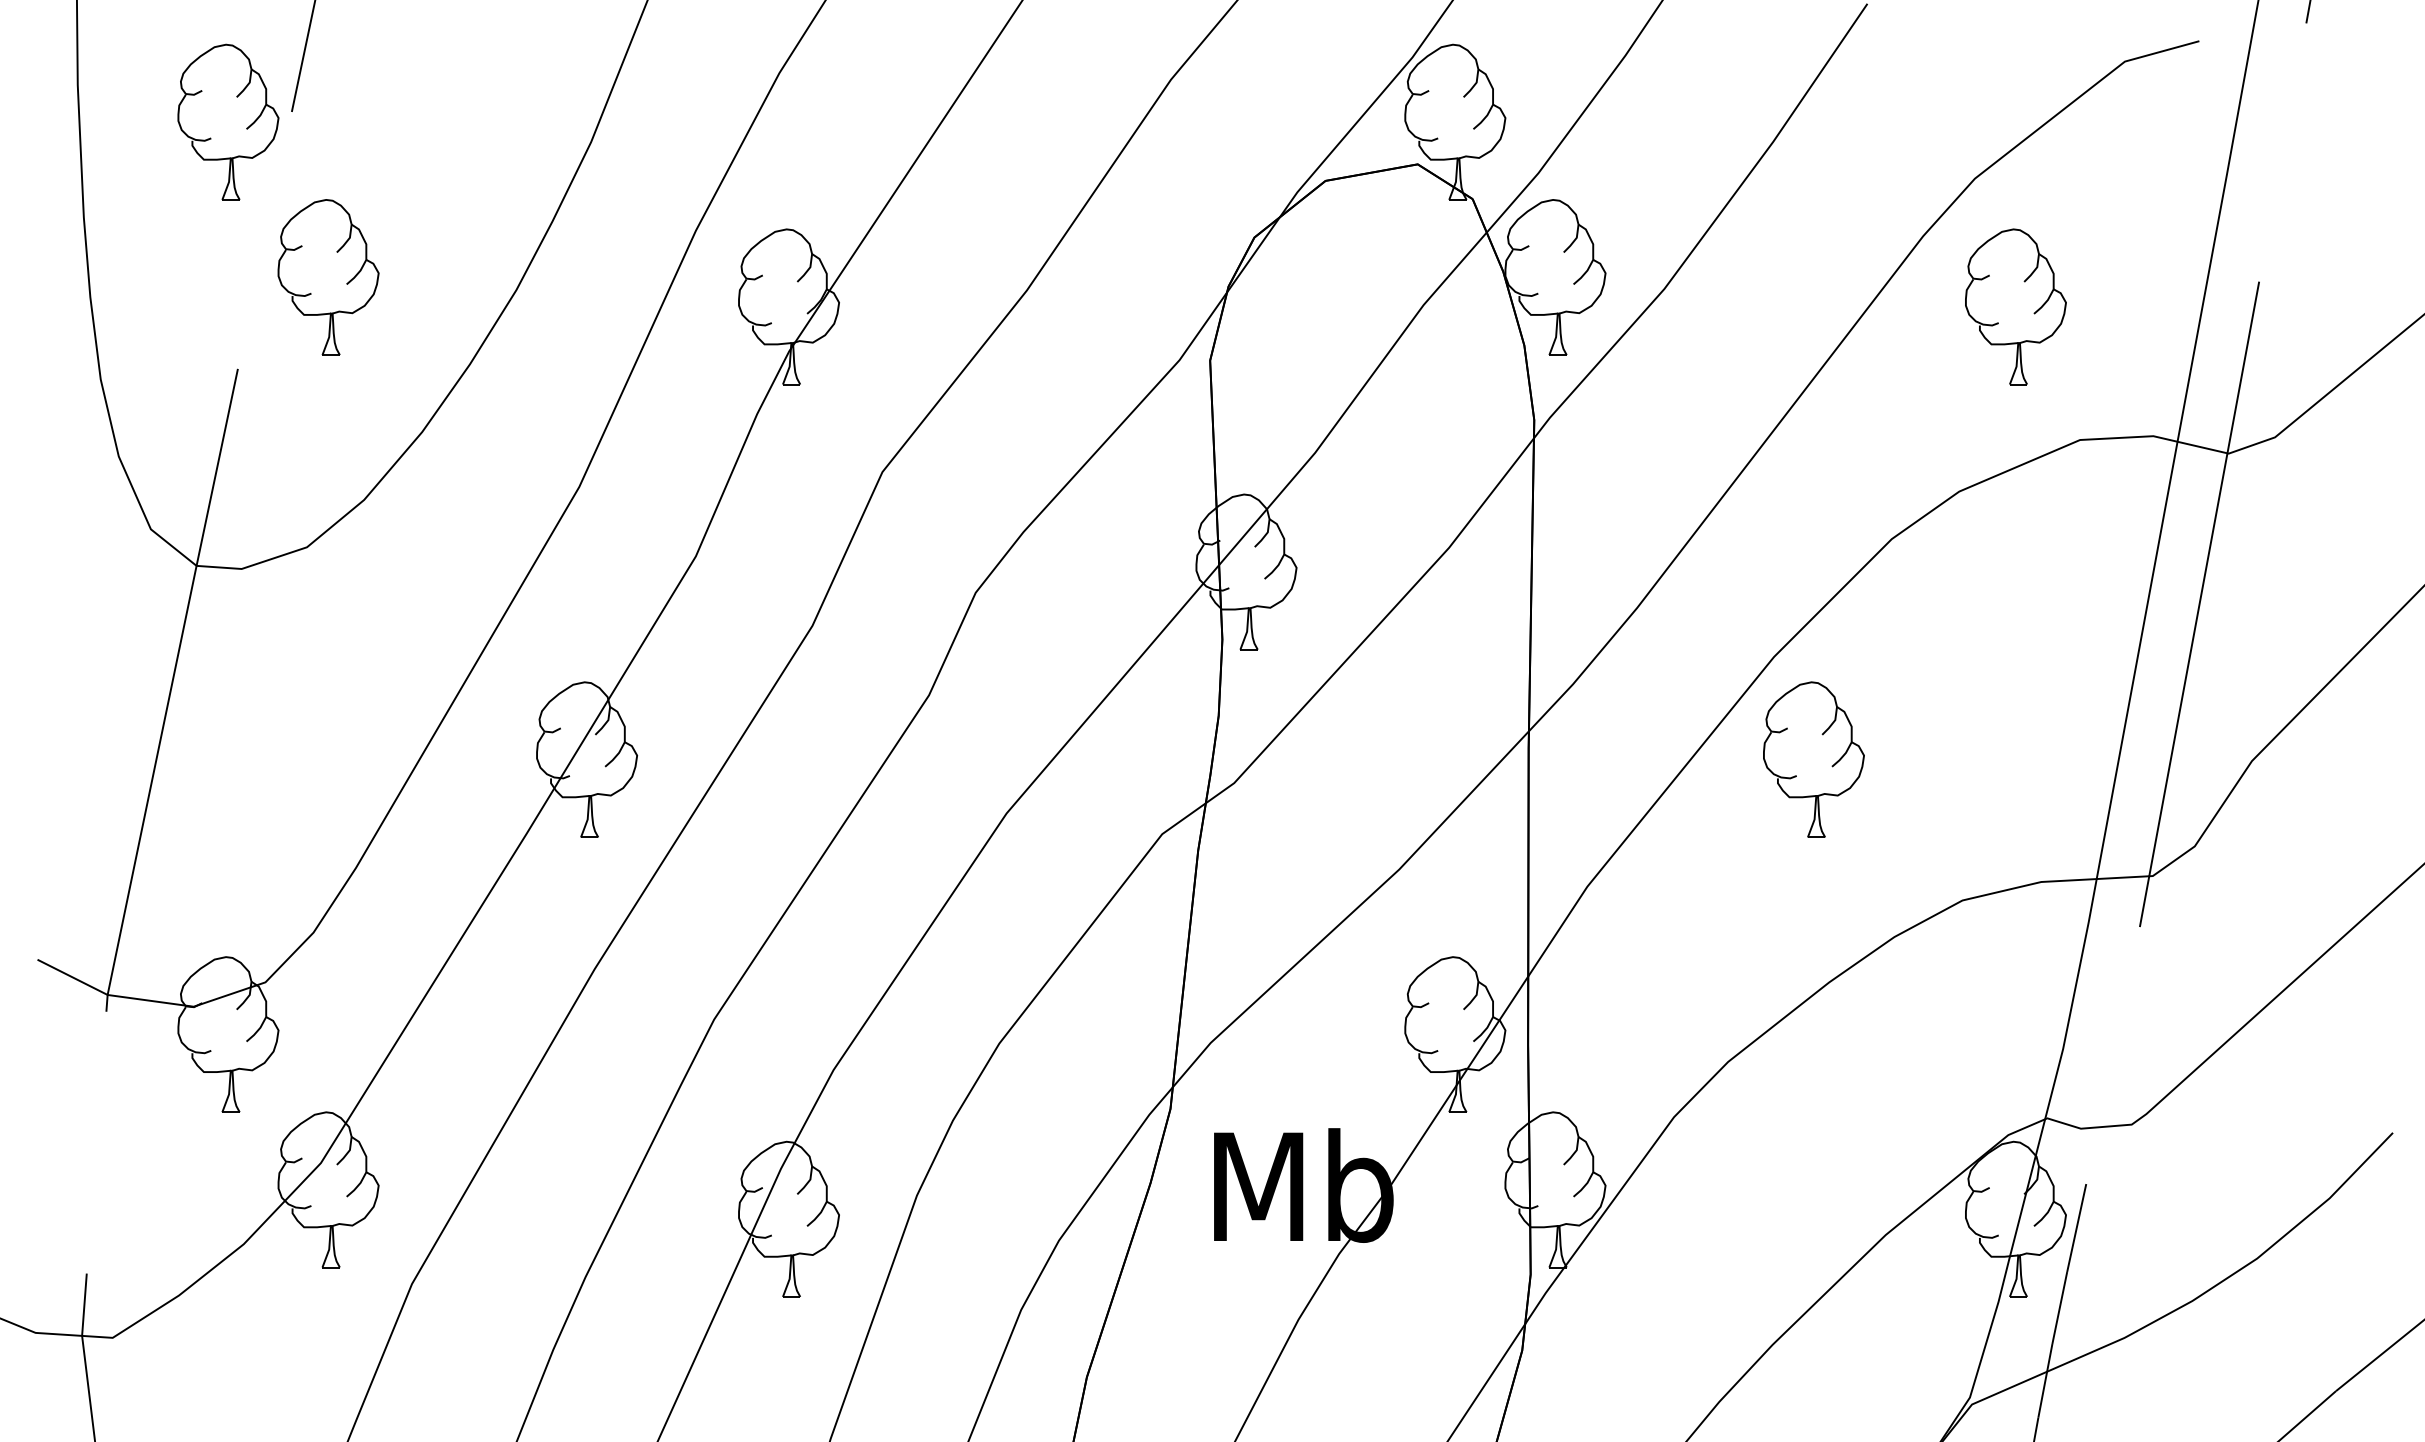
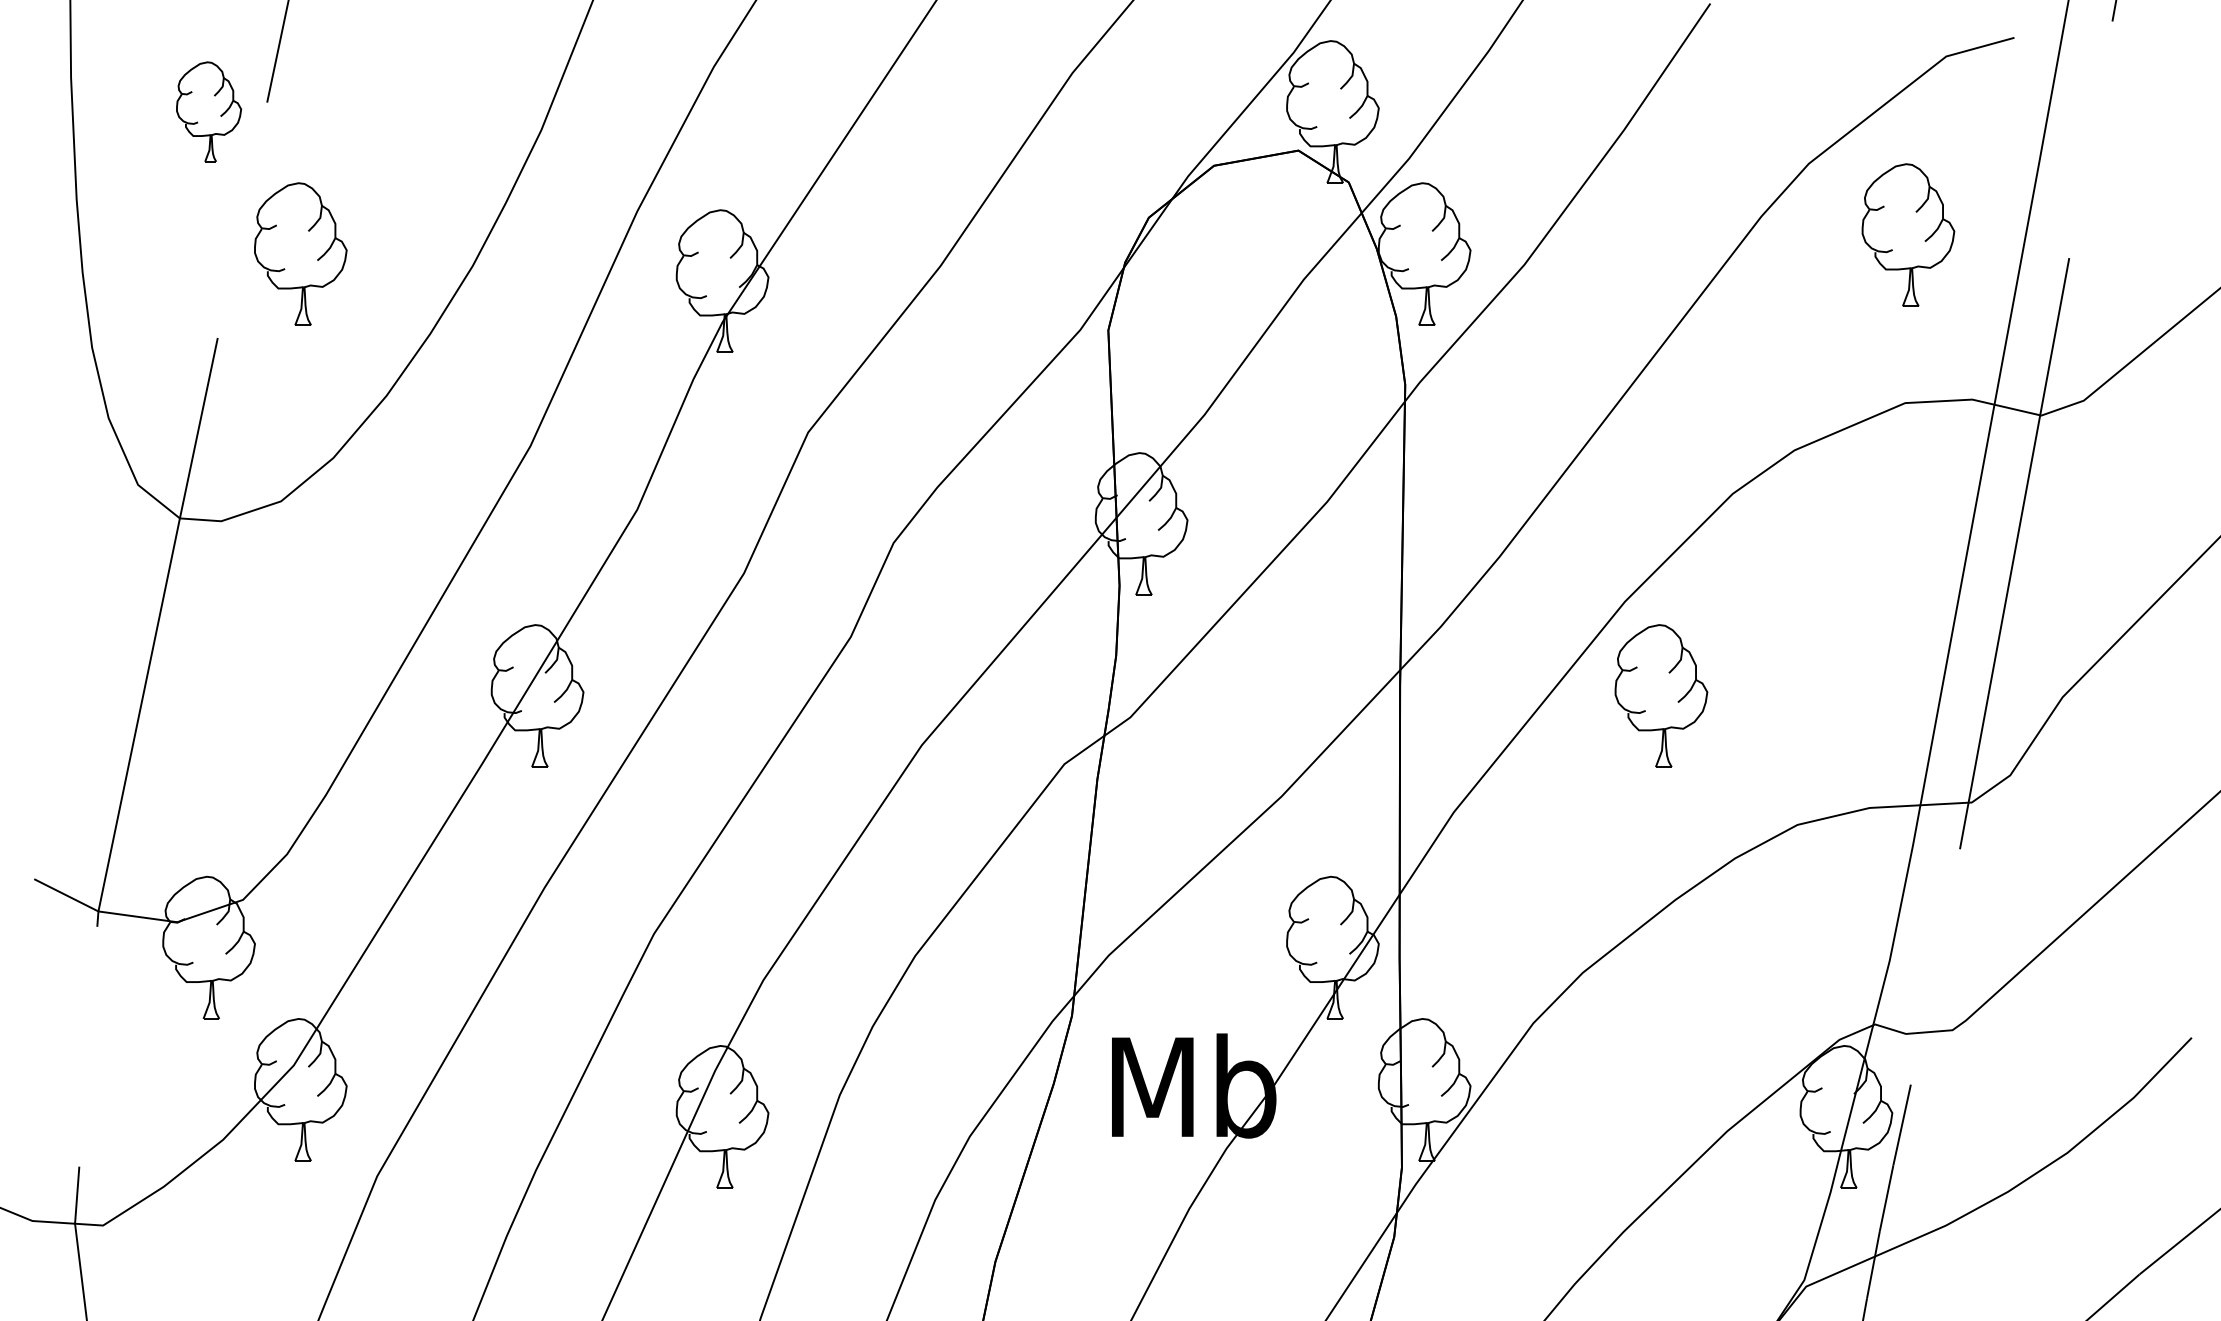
part: (227, 121) -> (208, 111), size x0.7
part: (2015, 306) -> (1908, 234), moved

